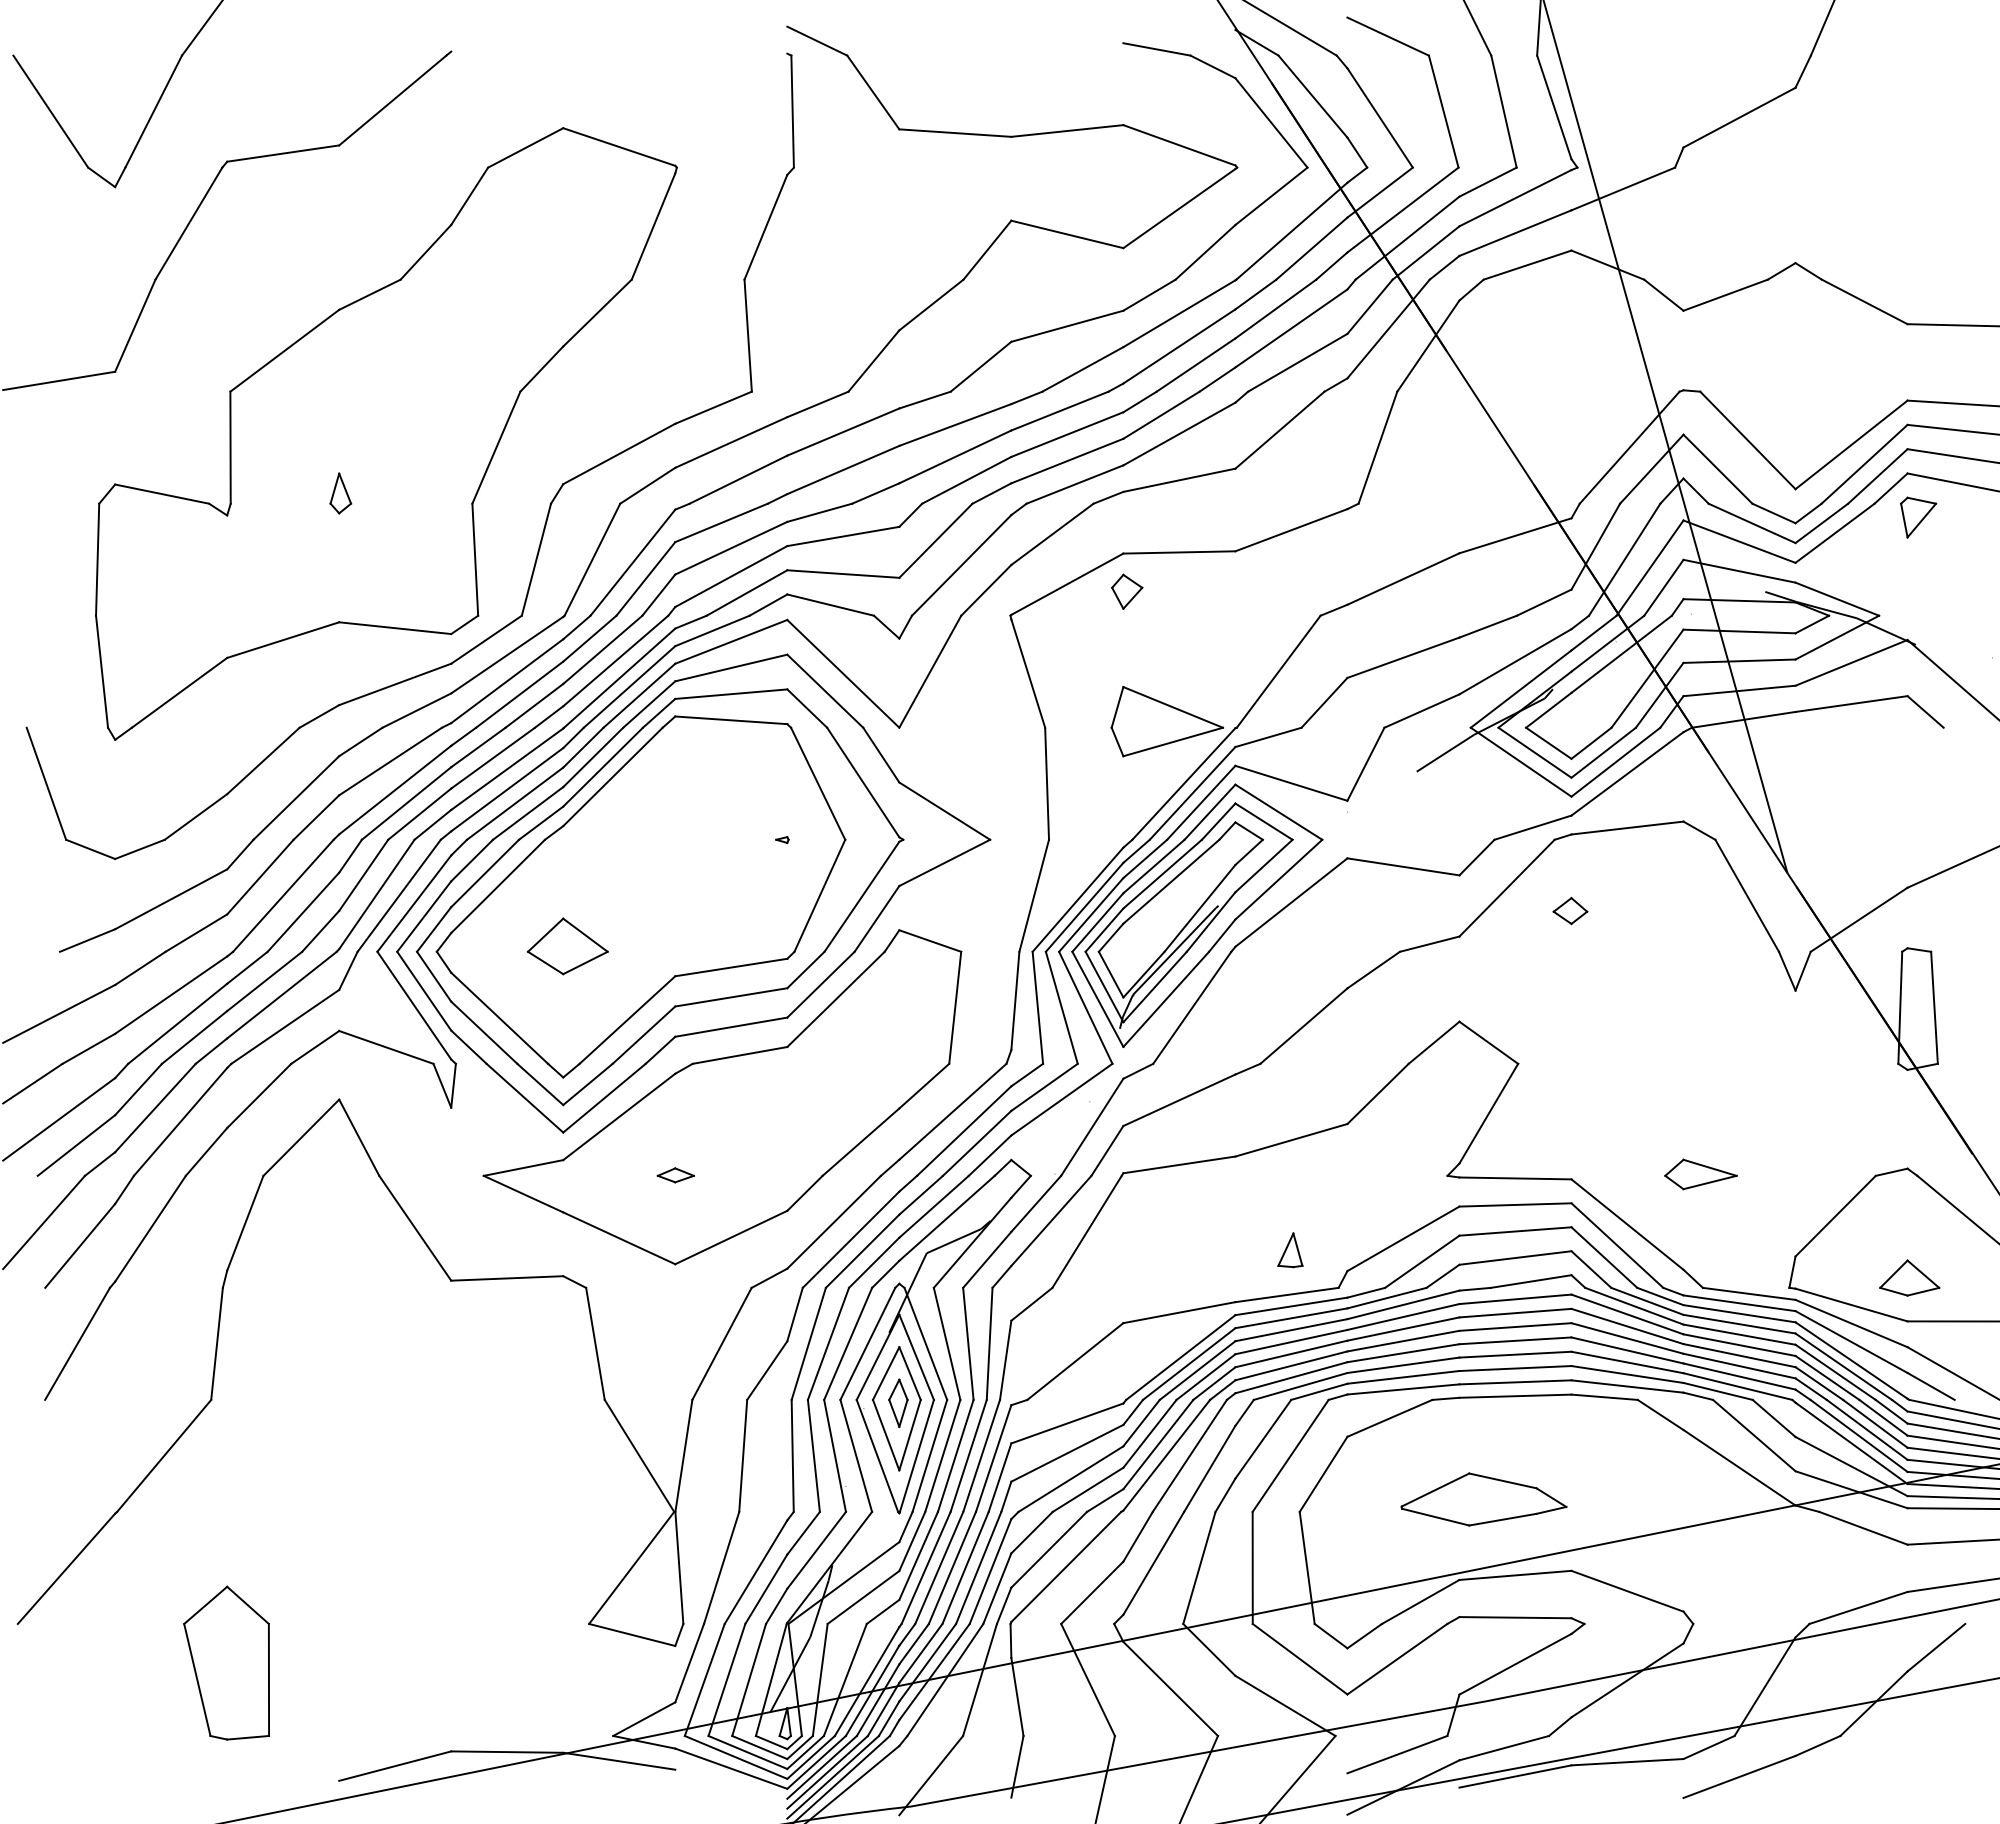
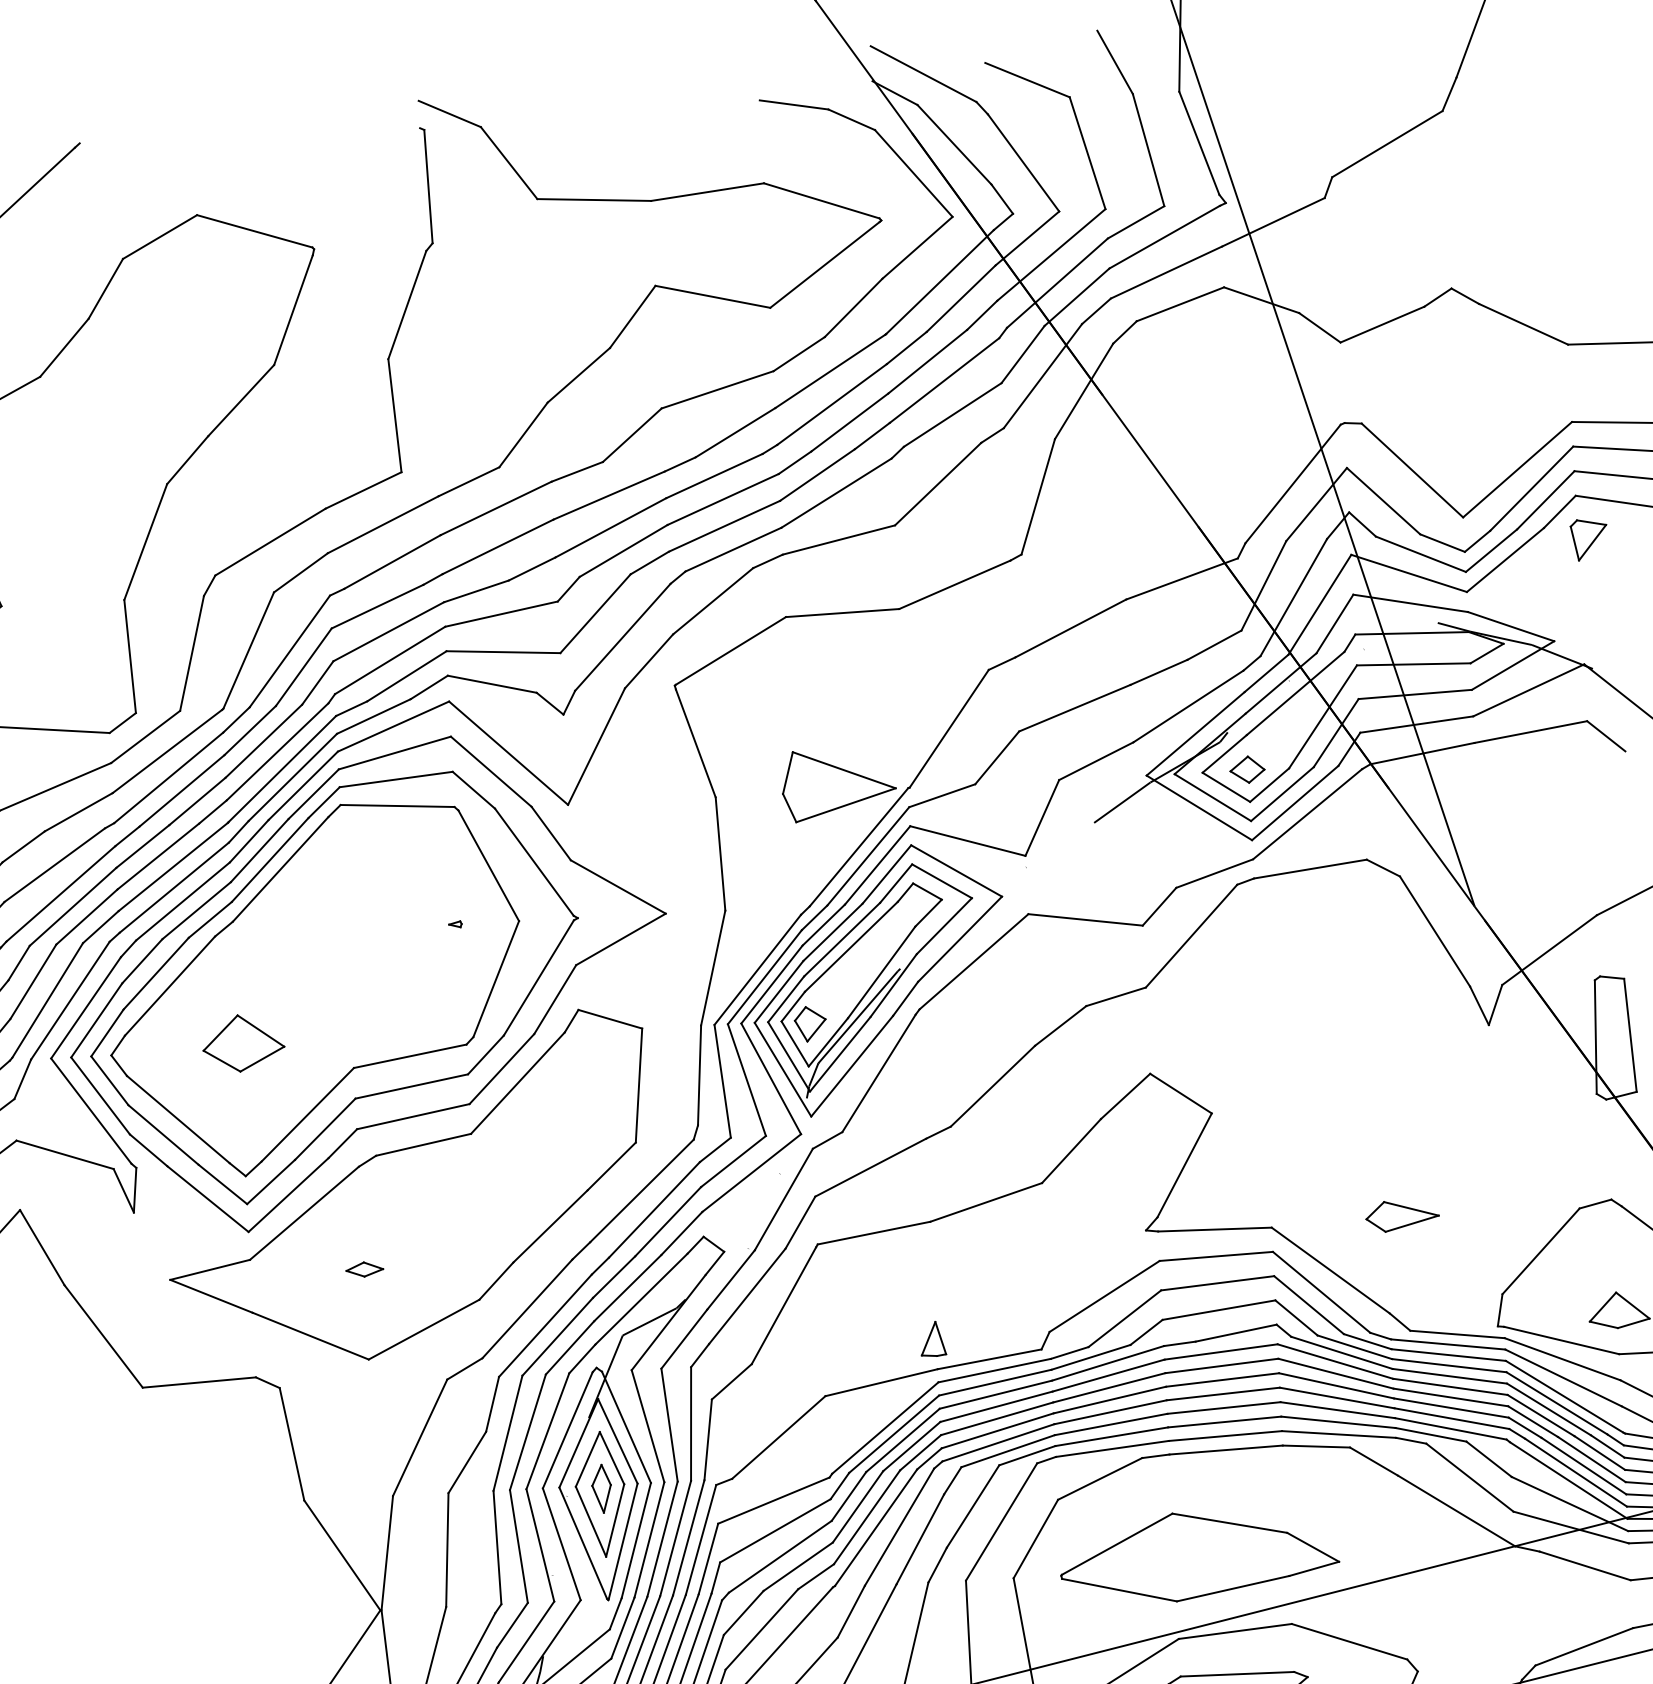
part: (1127, 591) -> (810, 1023), moved
part: (1570, 911) -> (1247, 770), moved
part: (1290, 1250) -> (933, 1339), moved
part: (1483, 1499) -> (1199, 1556), size x1.67

